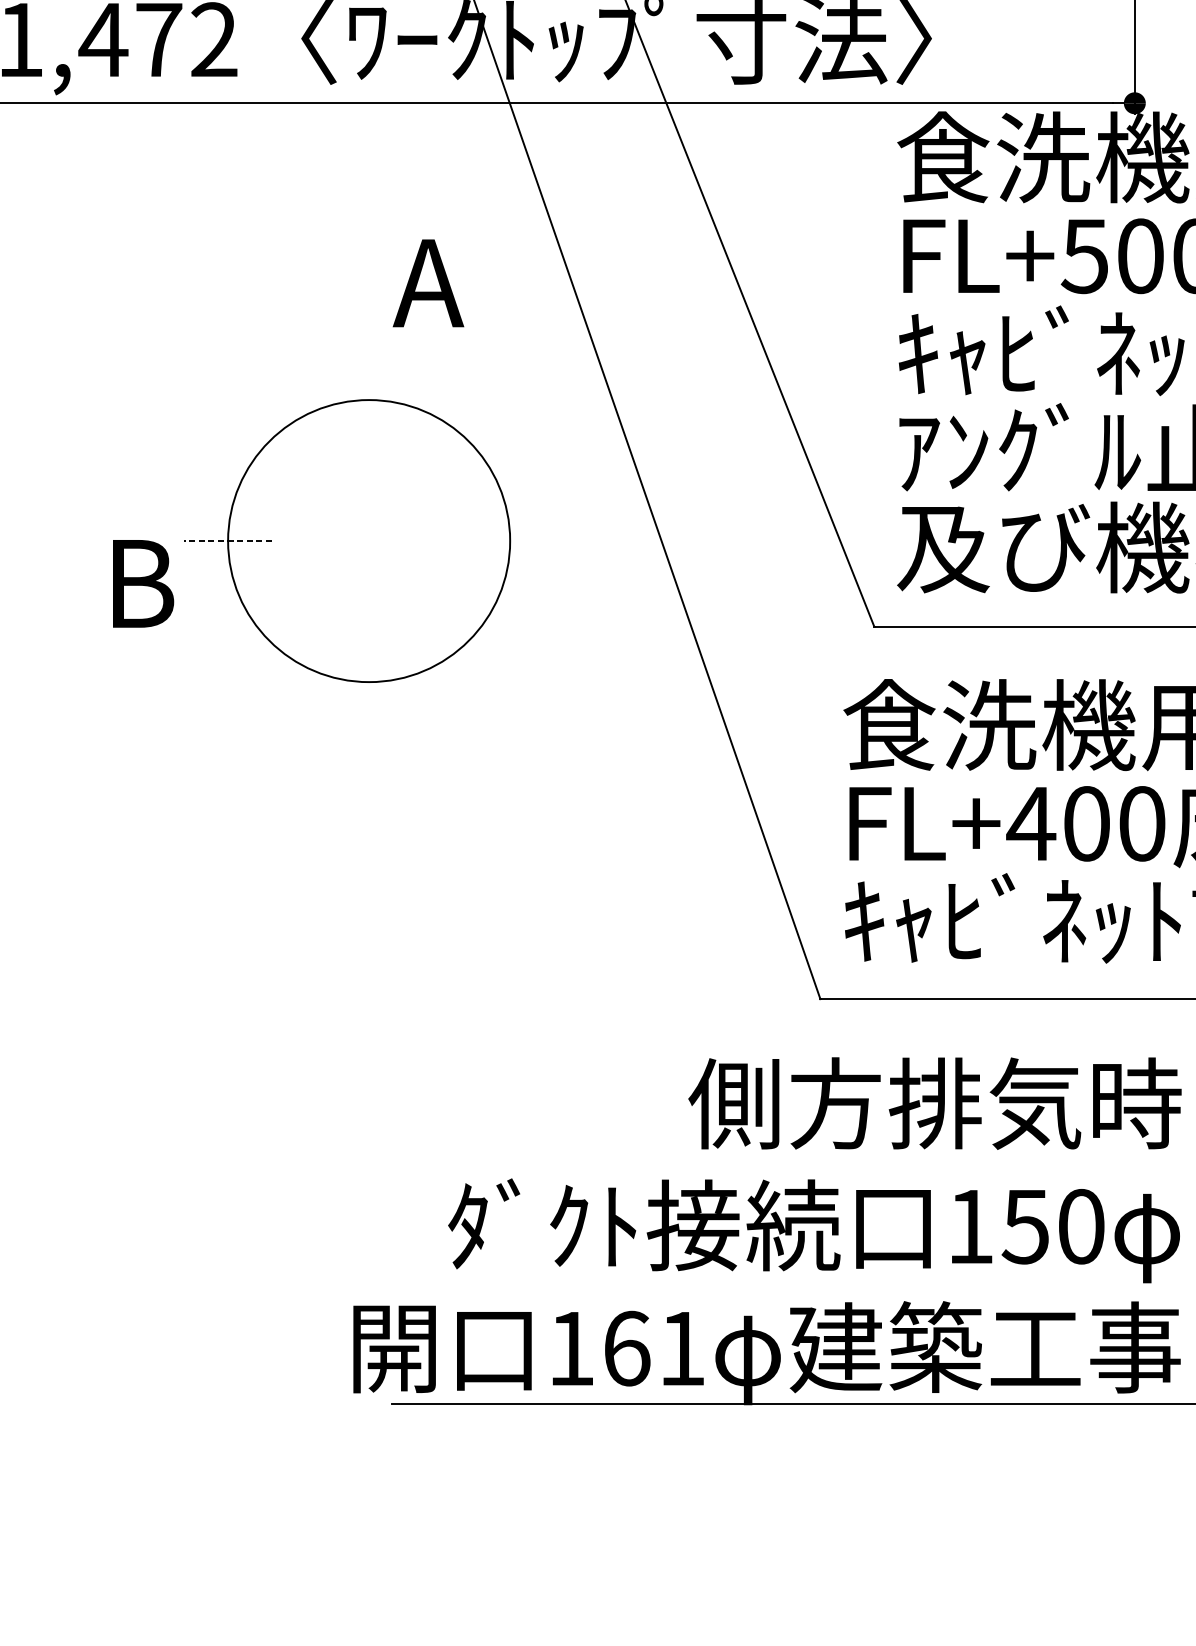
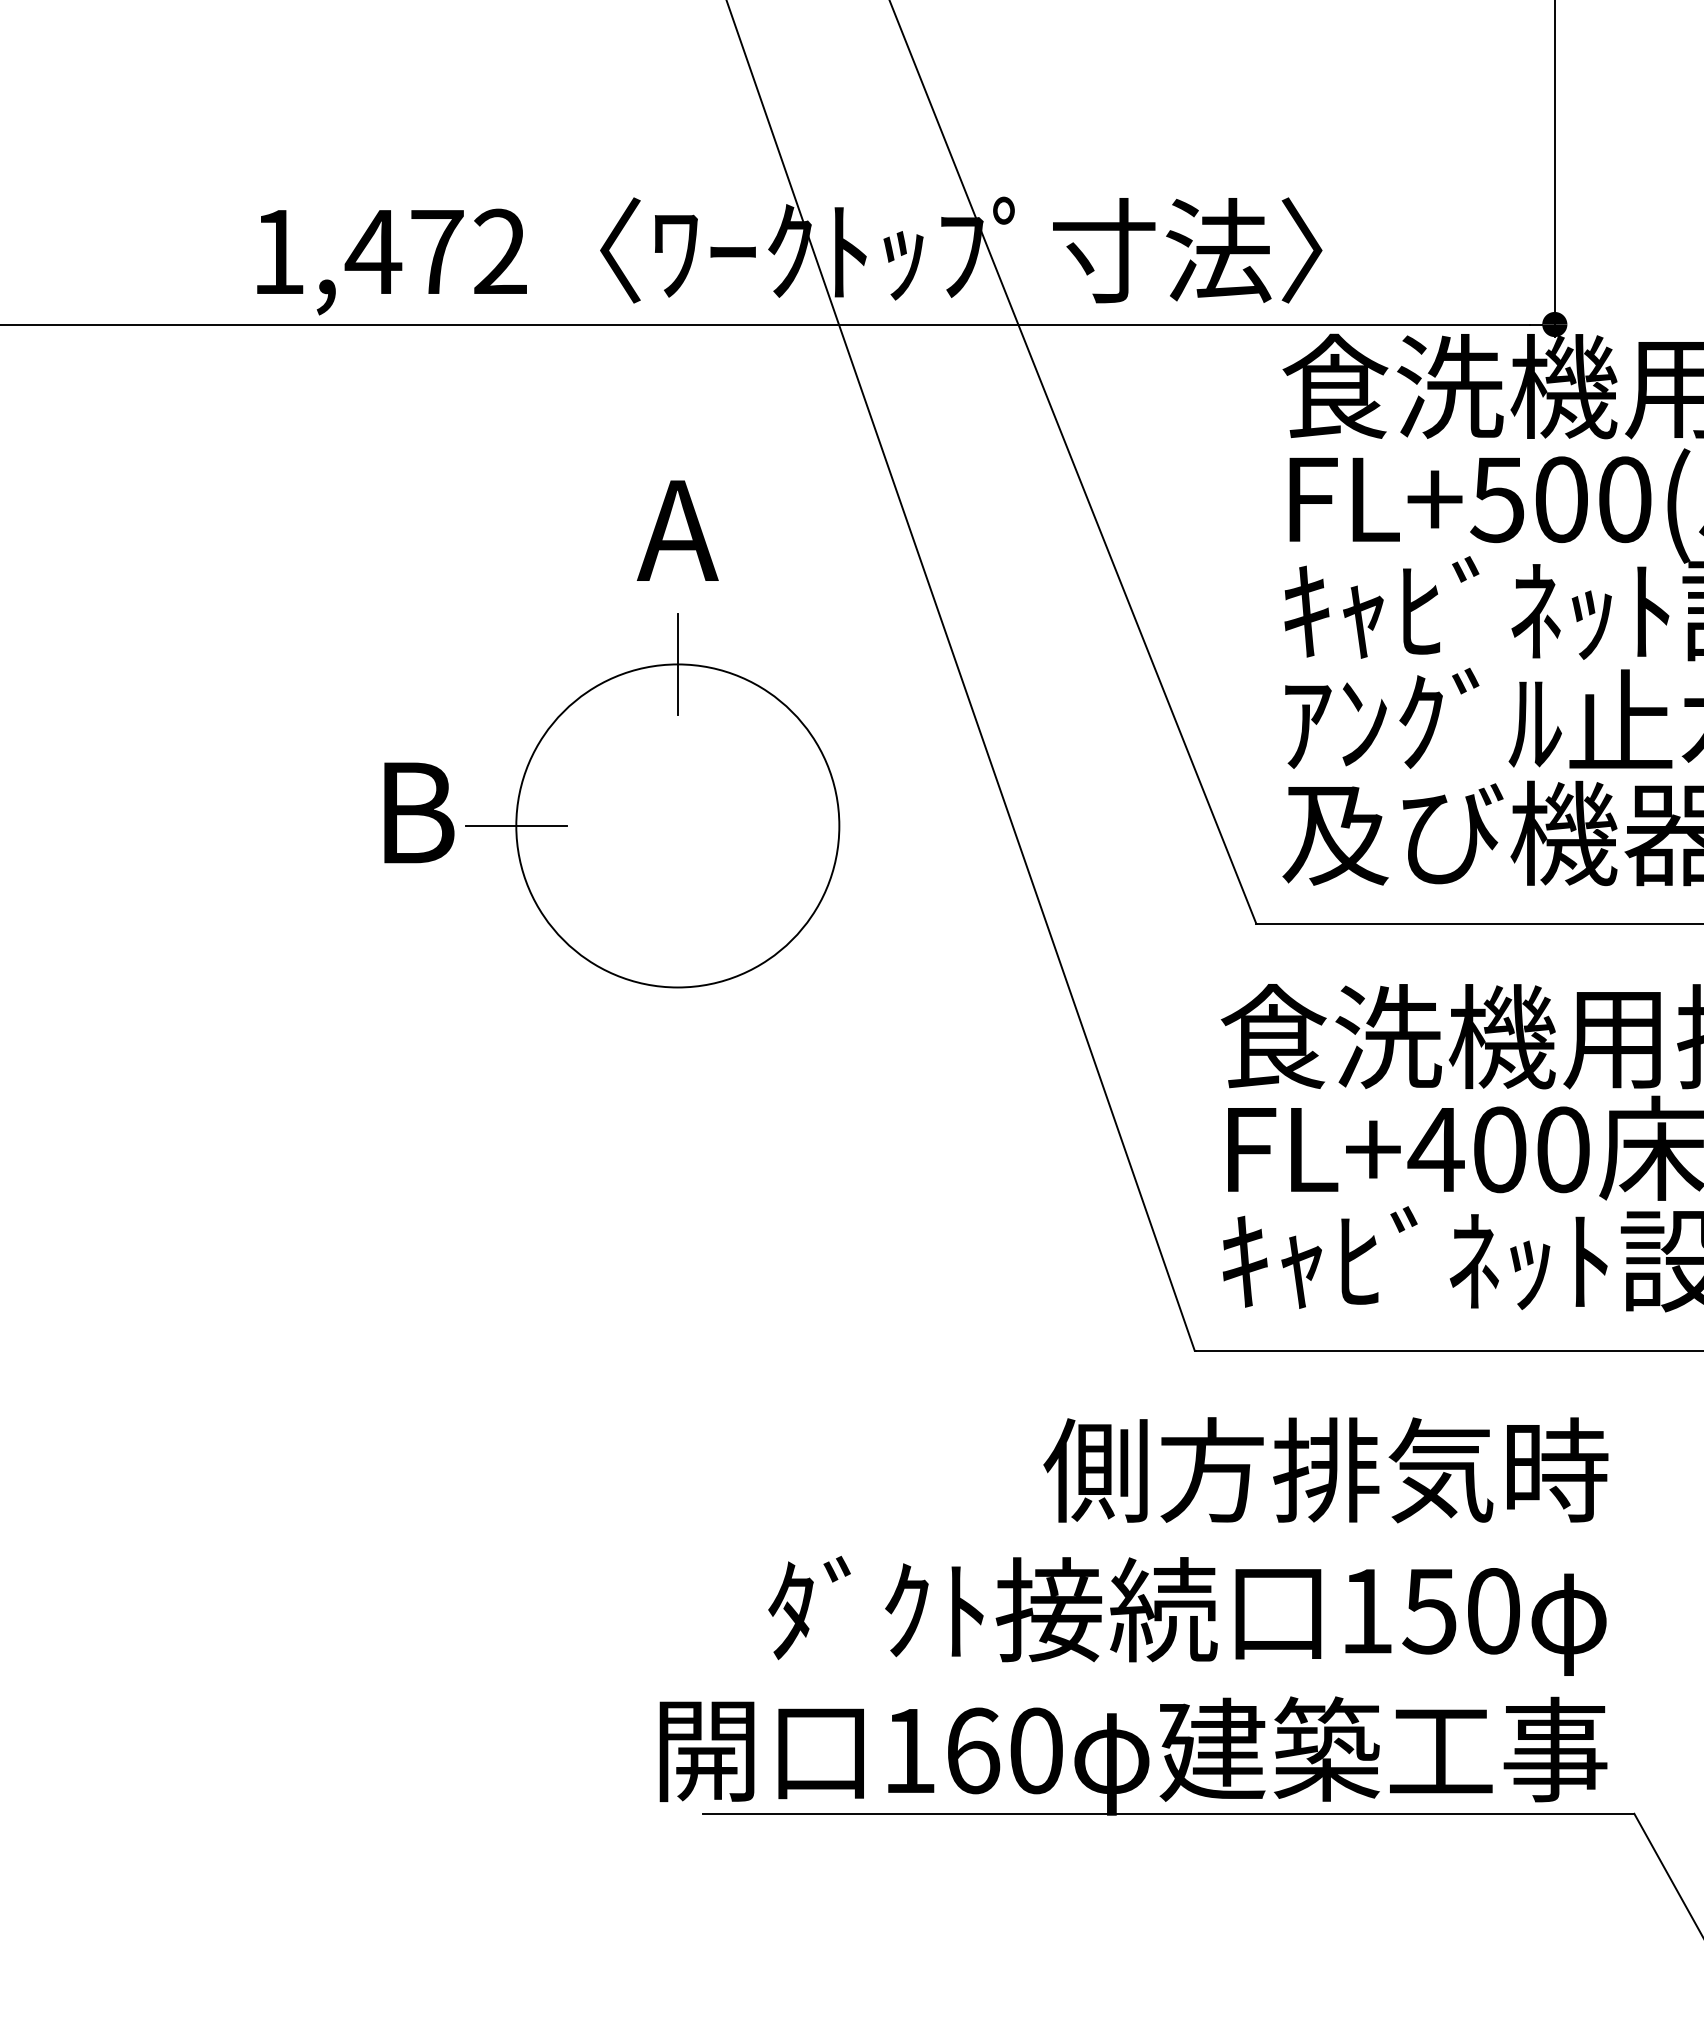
text: (428, 283) -> (677, 530), moved
line: (368, 400) -> (677, 664), added
line: (227, 540) -> (515, 825), dashed -> solid
text: (143, 583) -> (419, 812), moved
text: (682, 1348) -> (1036, 1750), 161 -> 160

